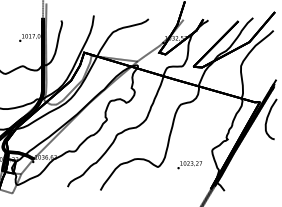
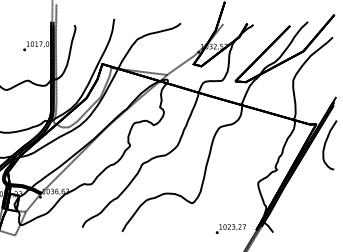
text: (189, 164) -> (230, 228), moved

